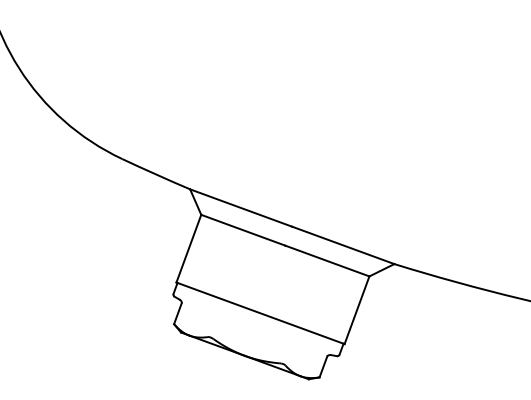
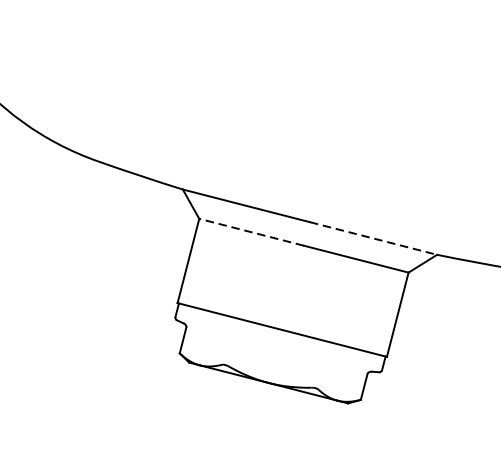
line: (243, 230) -> (251, 232), solid -> dashed
line: (343, 245) -> (373, 238), solid -> dashed

